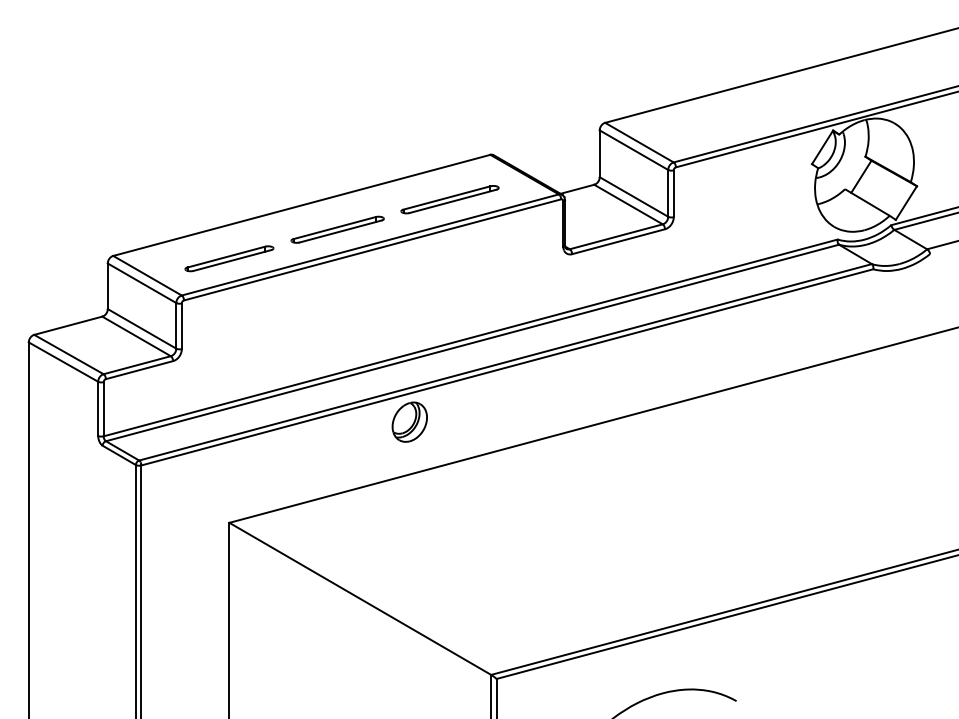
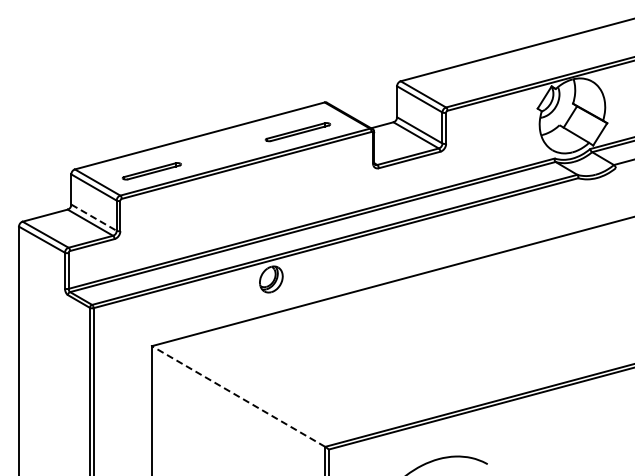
part: (337, 228) -> (223, 151), removed
line: (142, 328) -> (94, 217), solid -> dashed
line: (360, 598) -> (238, 396), solid -> dashed

